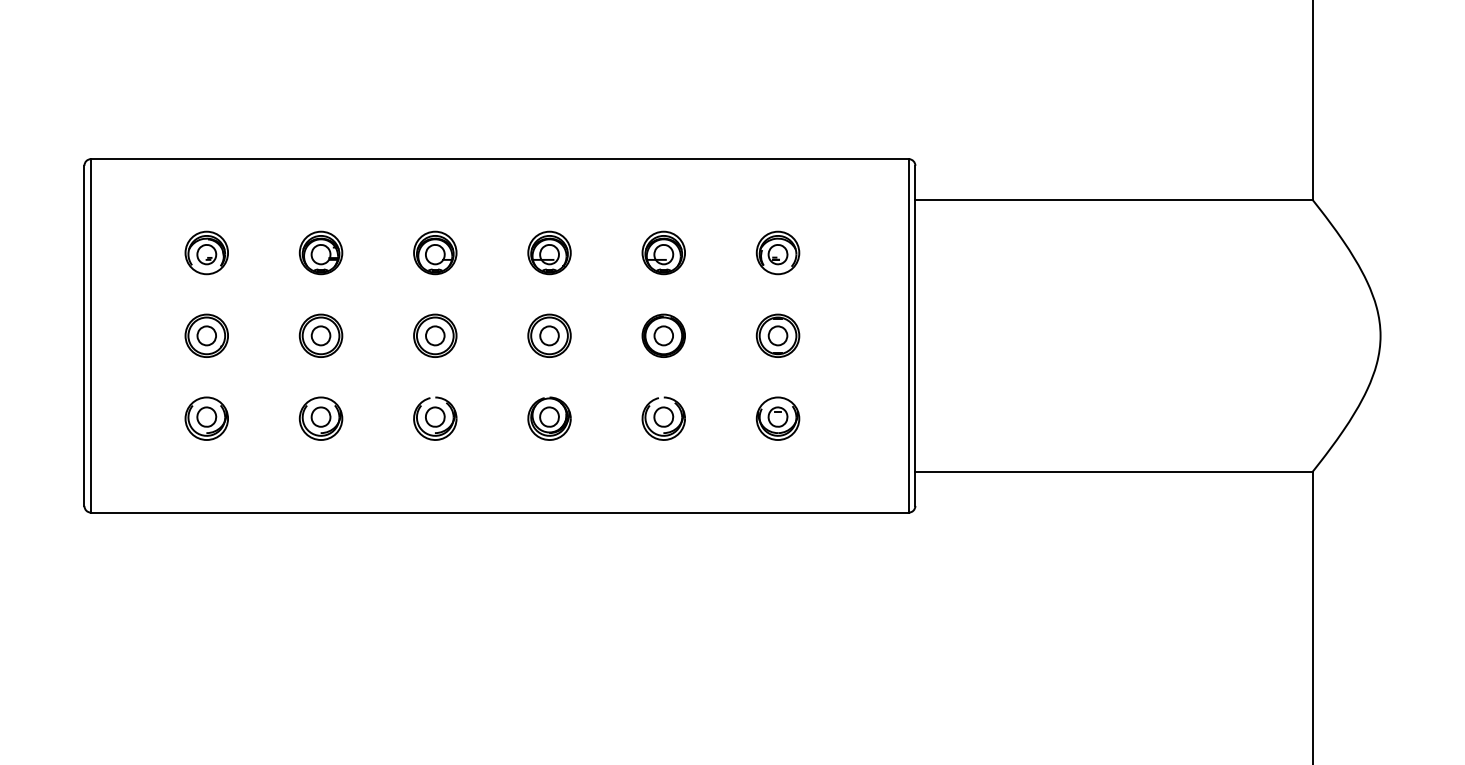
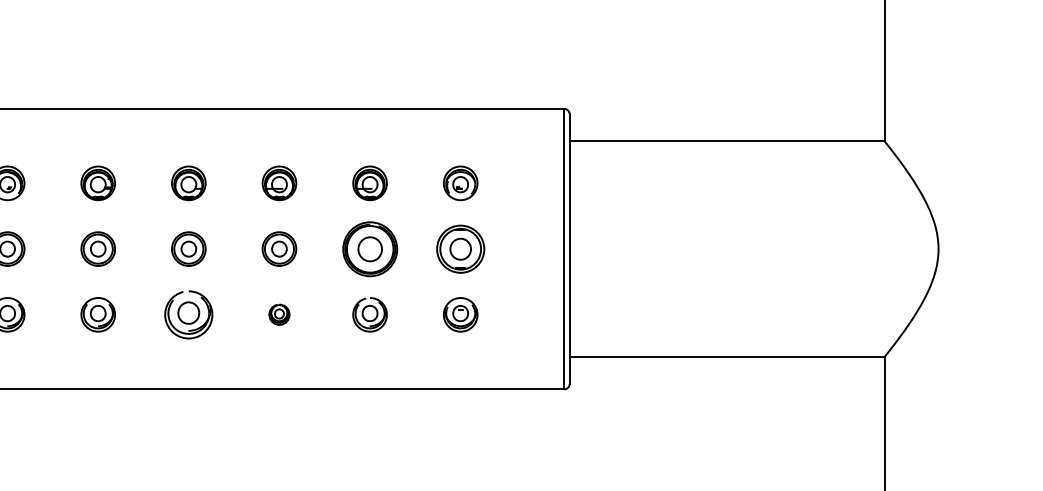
part: (663, 335) -> (369, 248), size x1.6
part: (777, 335) -> (460, 248), size x1.4
part: (435, 418) -> (189, 314), size x1.4
part: (549, 418) -> (279, 314), size x0.6

